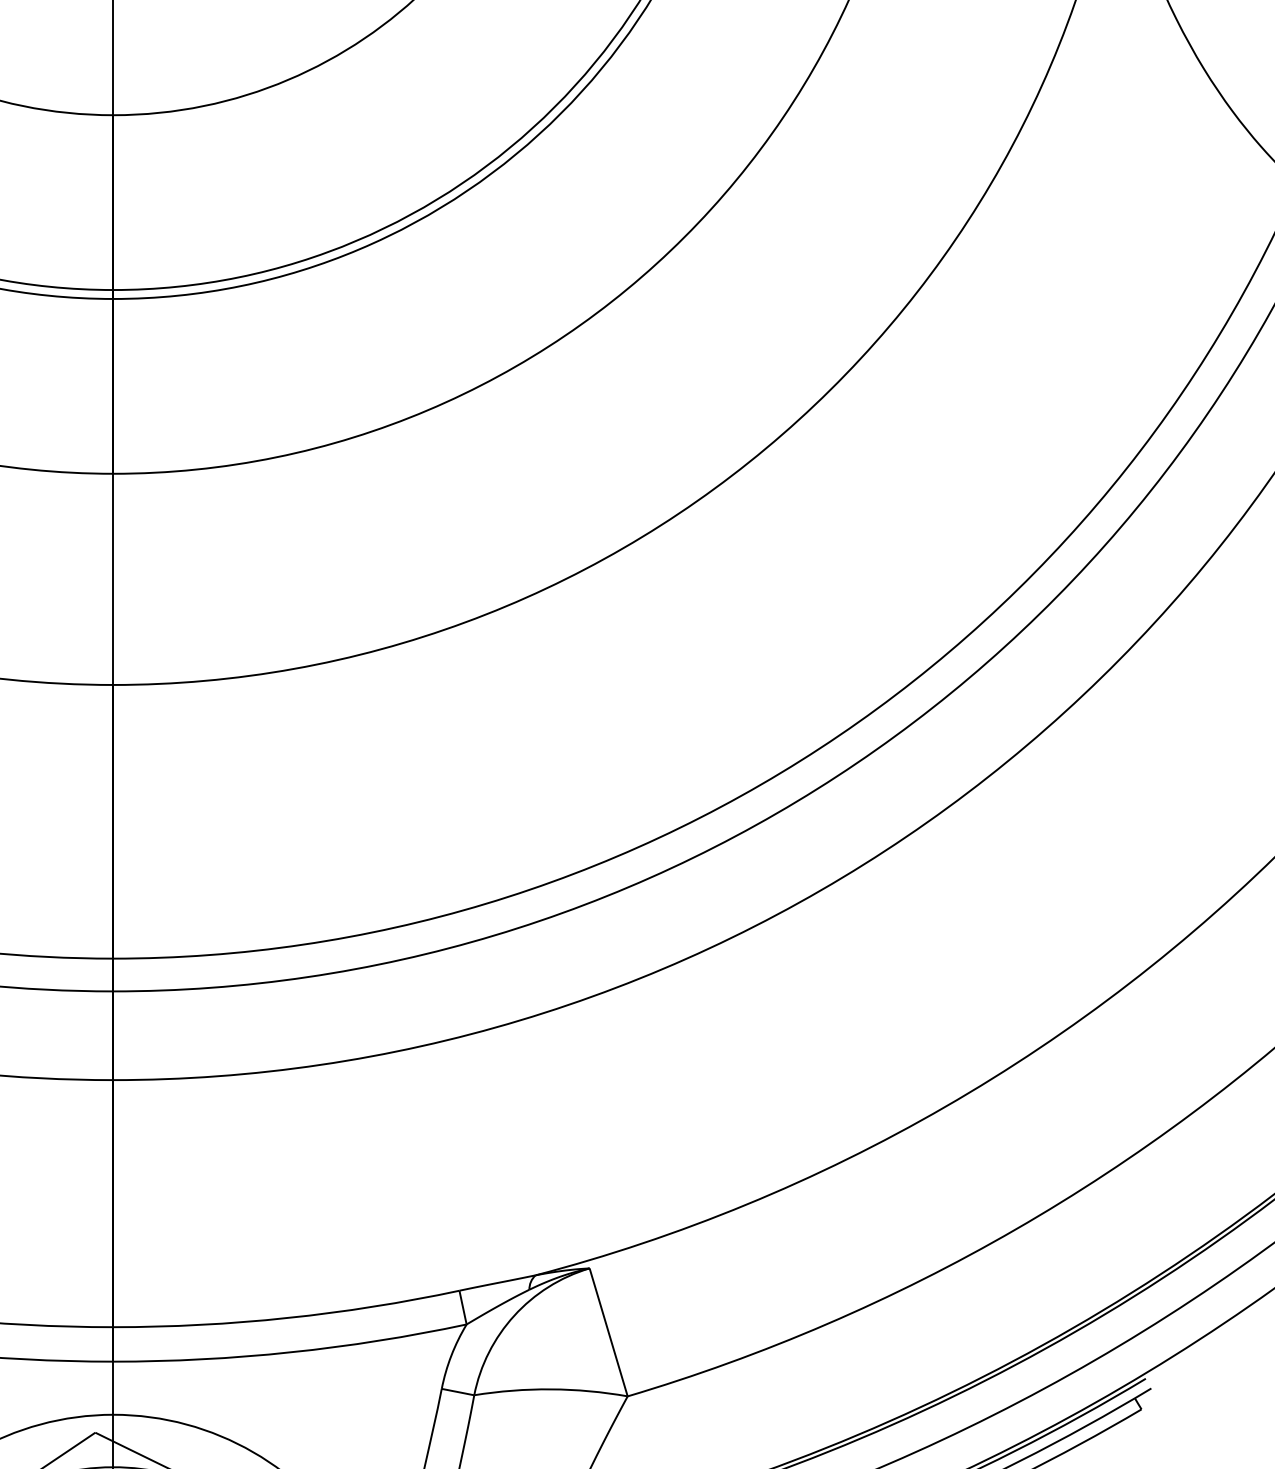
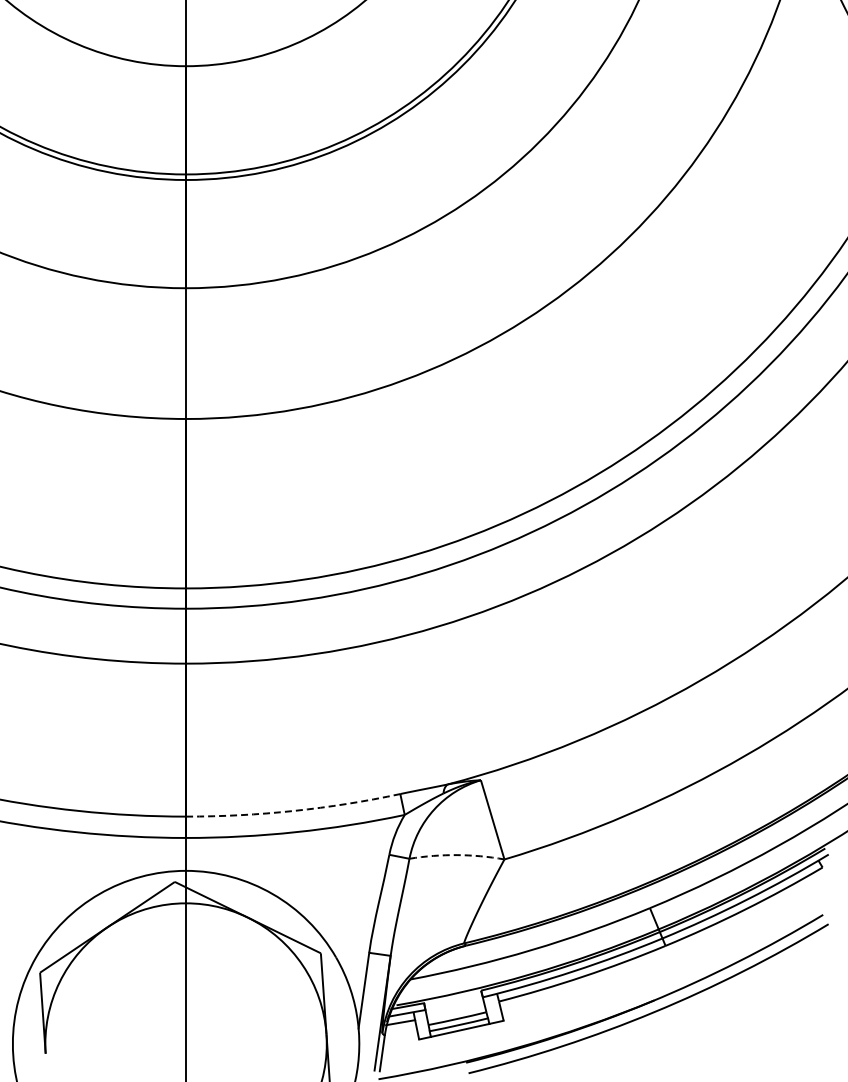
arc: (286, 1317) -> (293, 810), solid -> dashed
arc: (551, 1389) -> (457, 855), solid -> dashed

